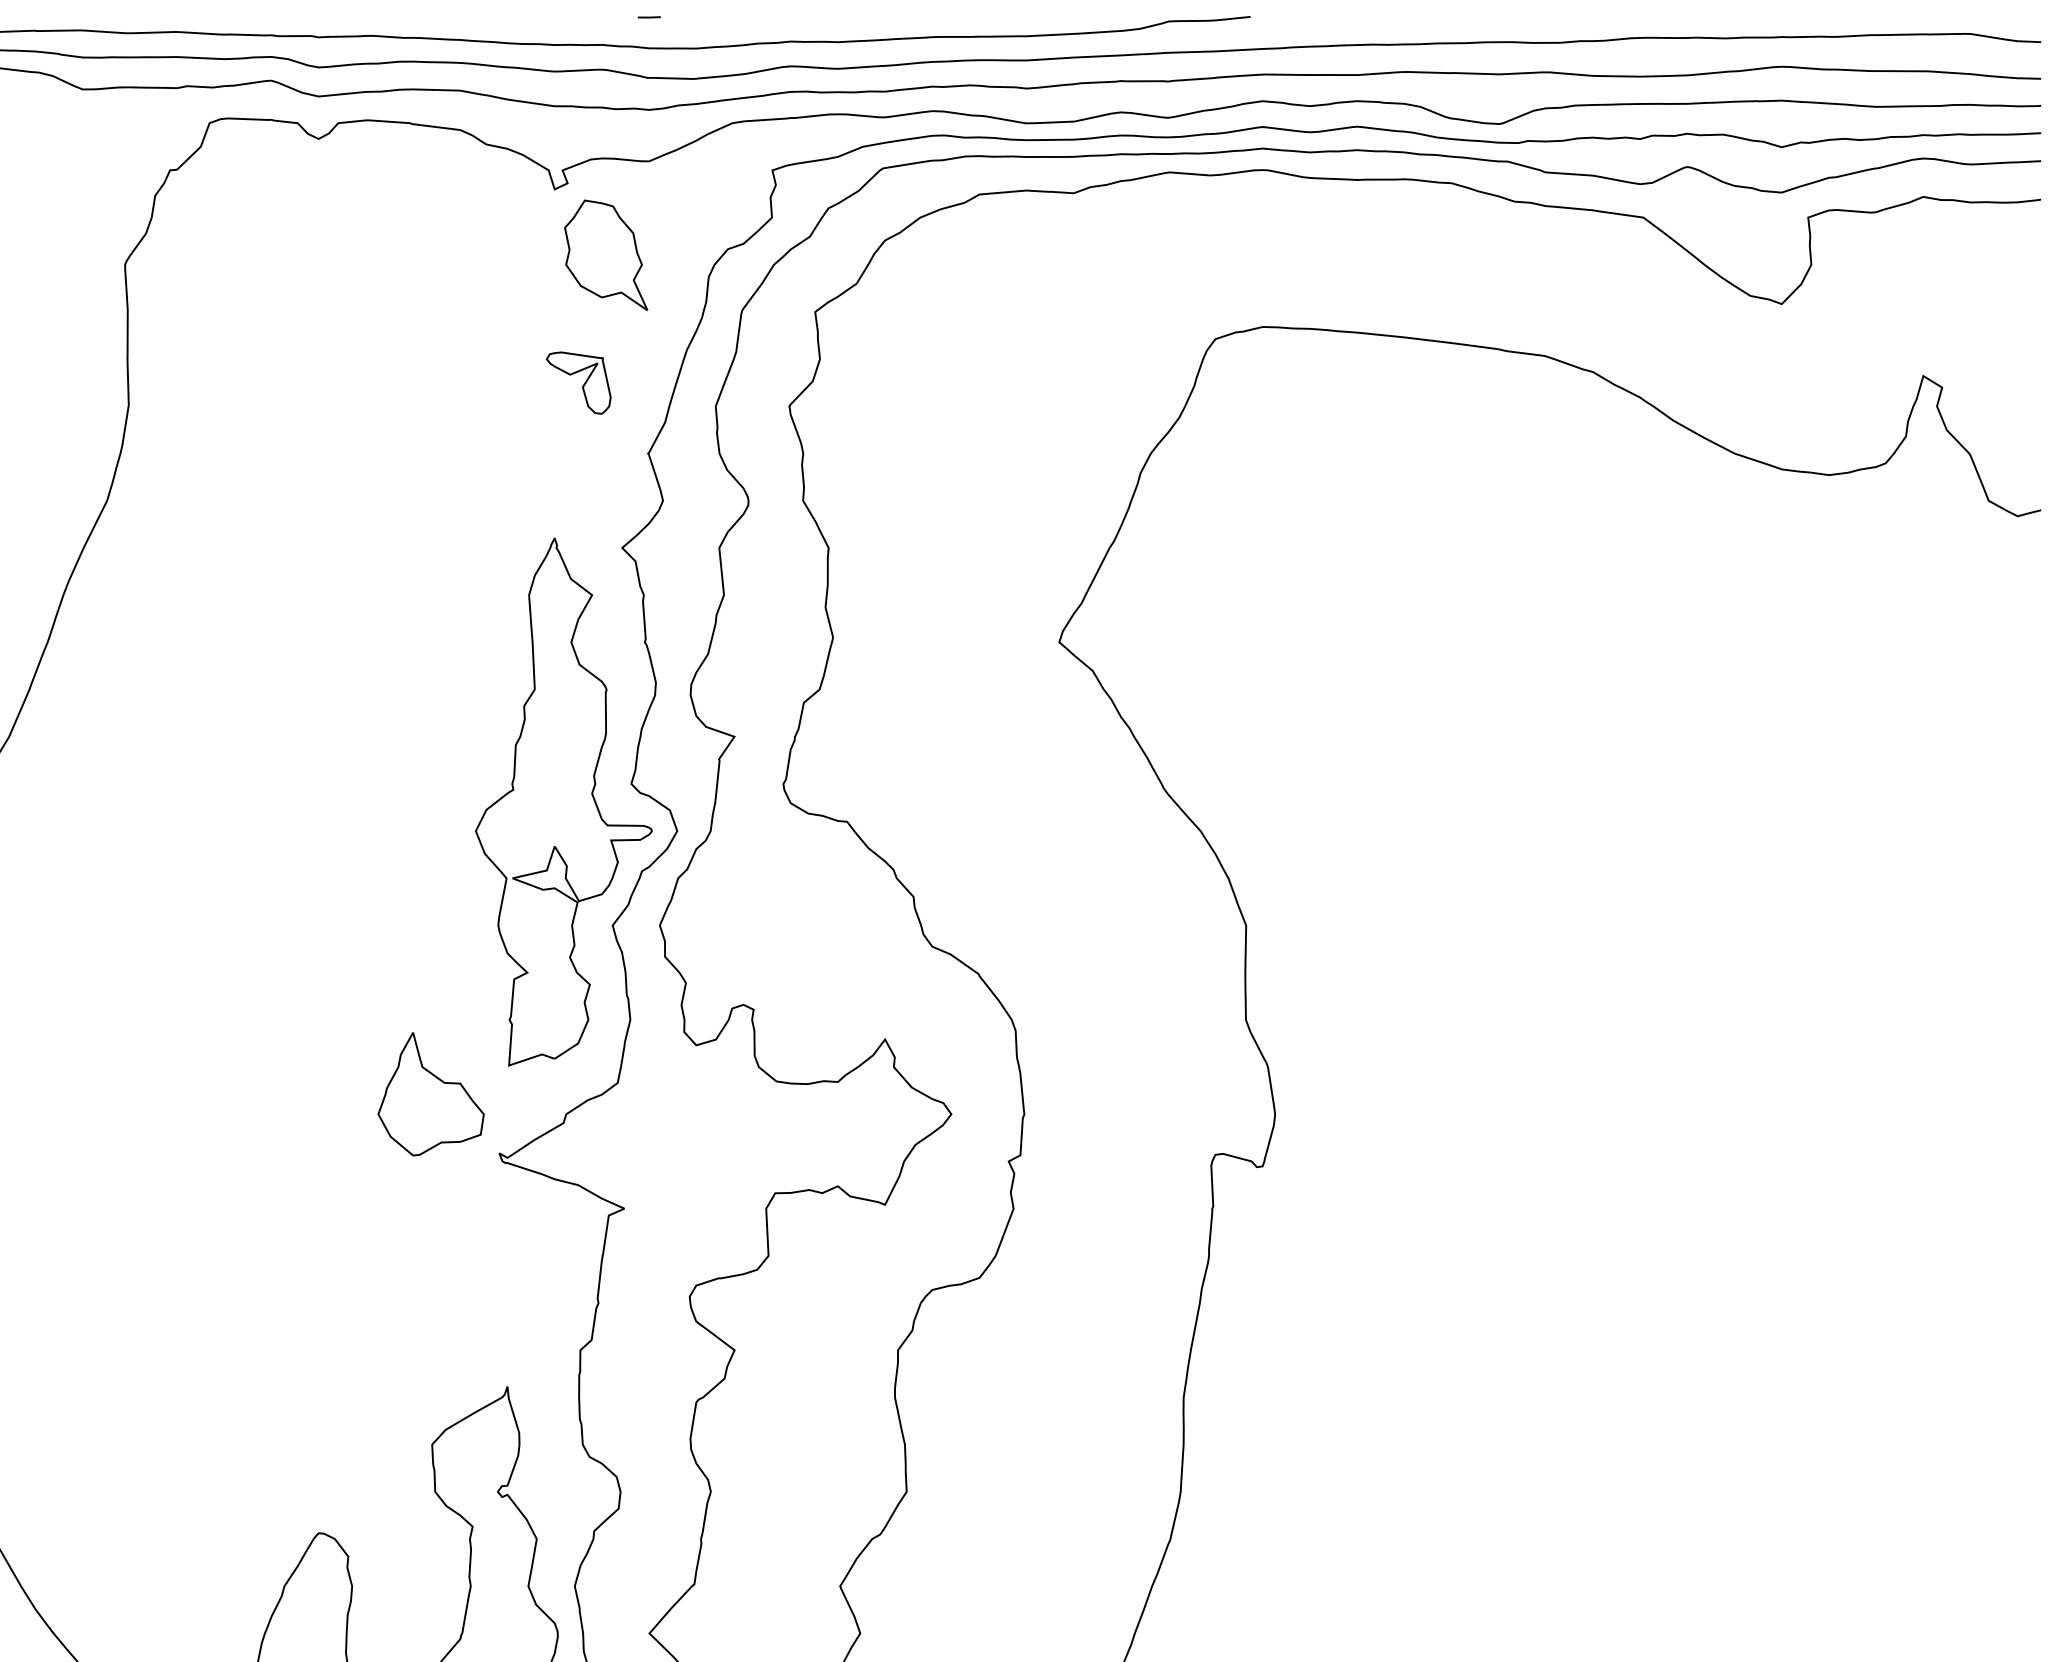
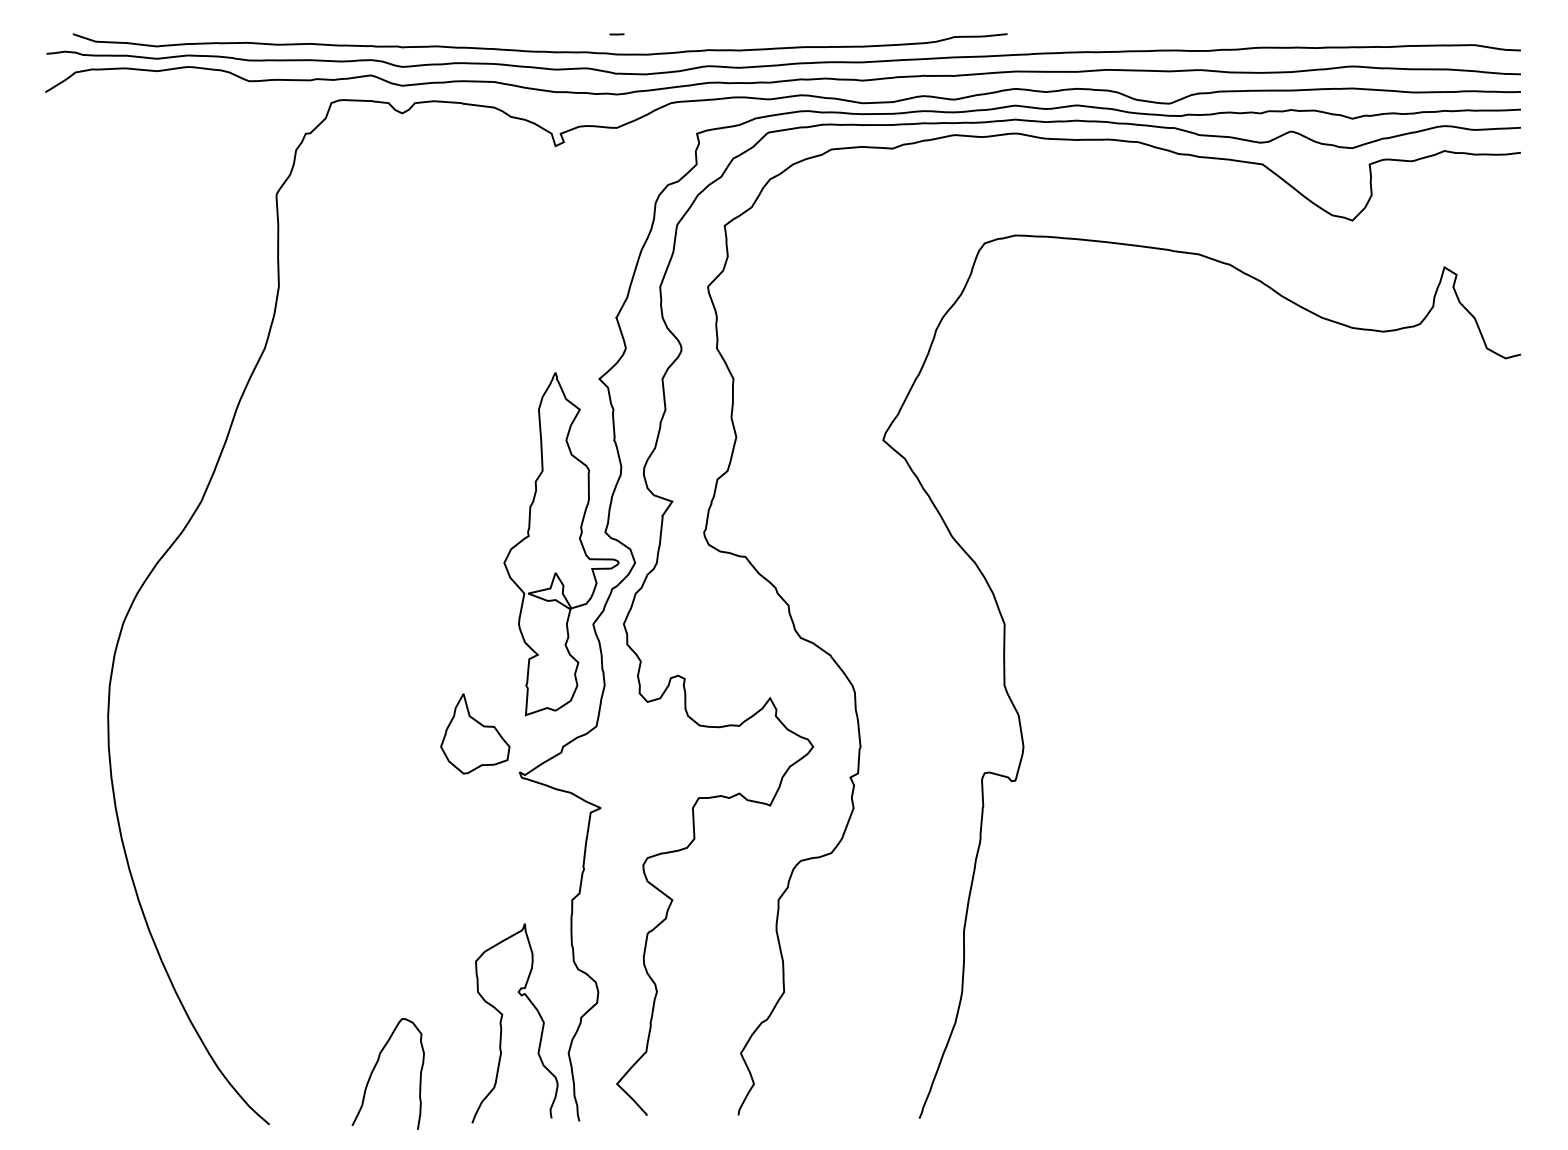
part: (605, 254) -> (588, 188), removed
part: (577, 382) -> (570, 271), removed

